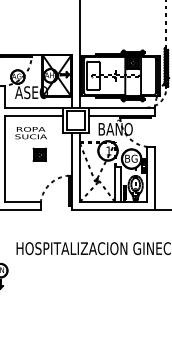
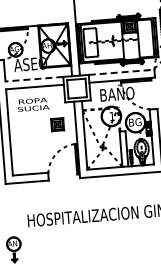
line: (34, 107) -> (34, 78), solid -> dashed
line: (121, 107) -> (121, 72), solid -> dashed
part: (39, 154) -> (57, 124), moved

